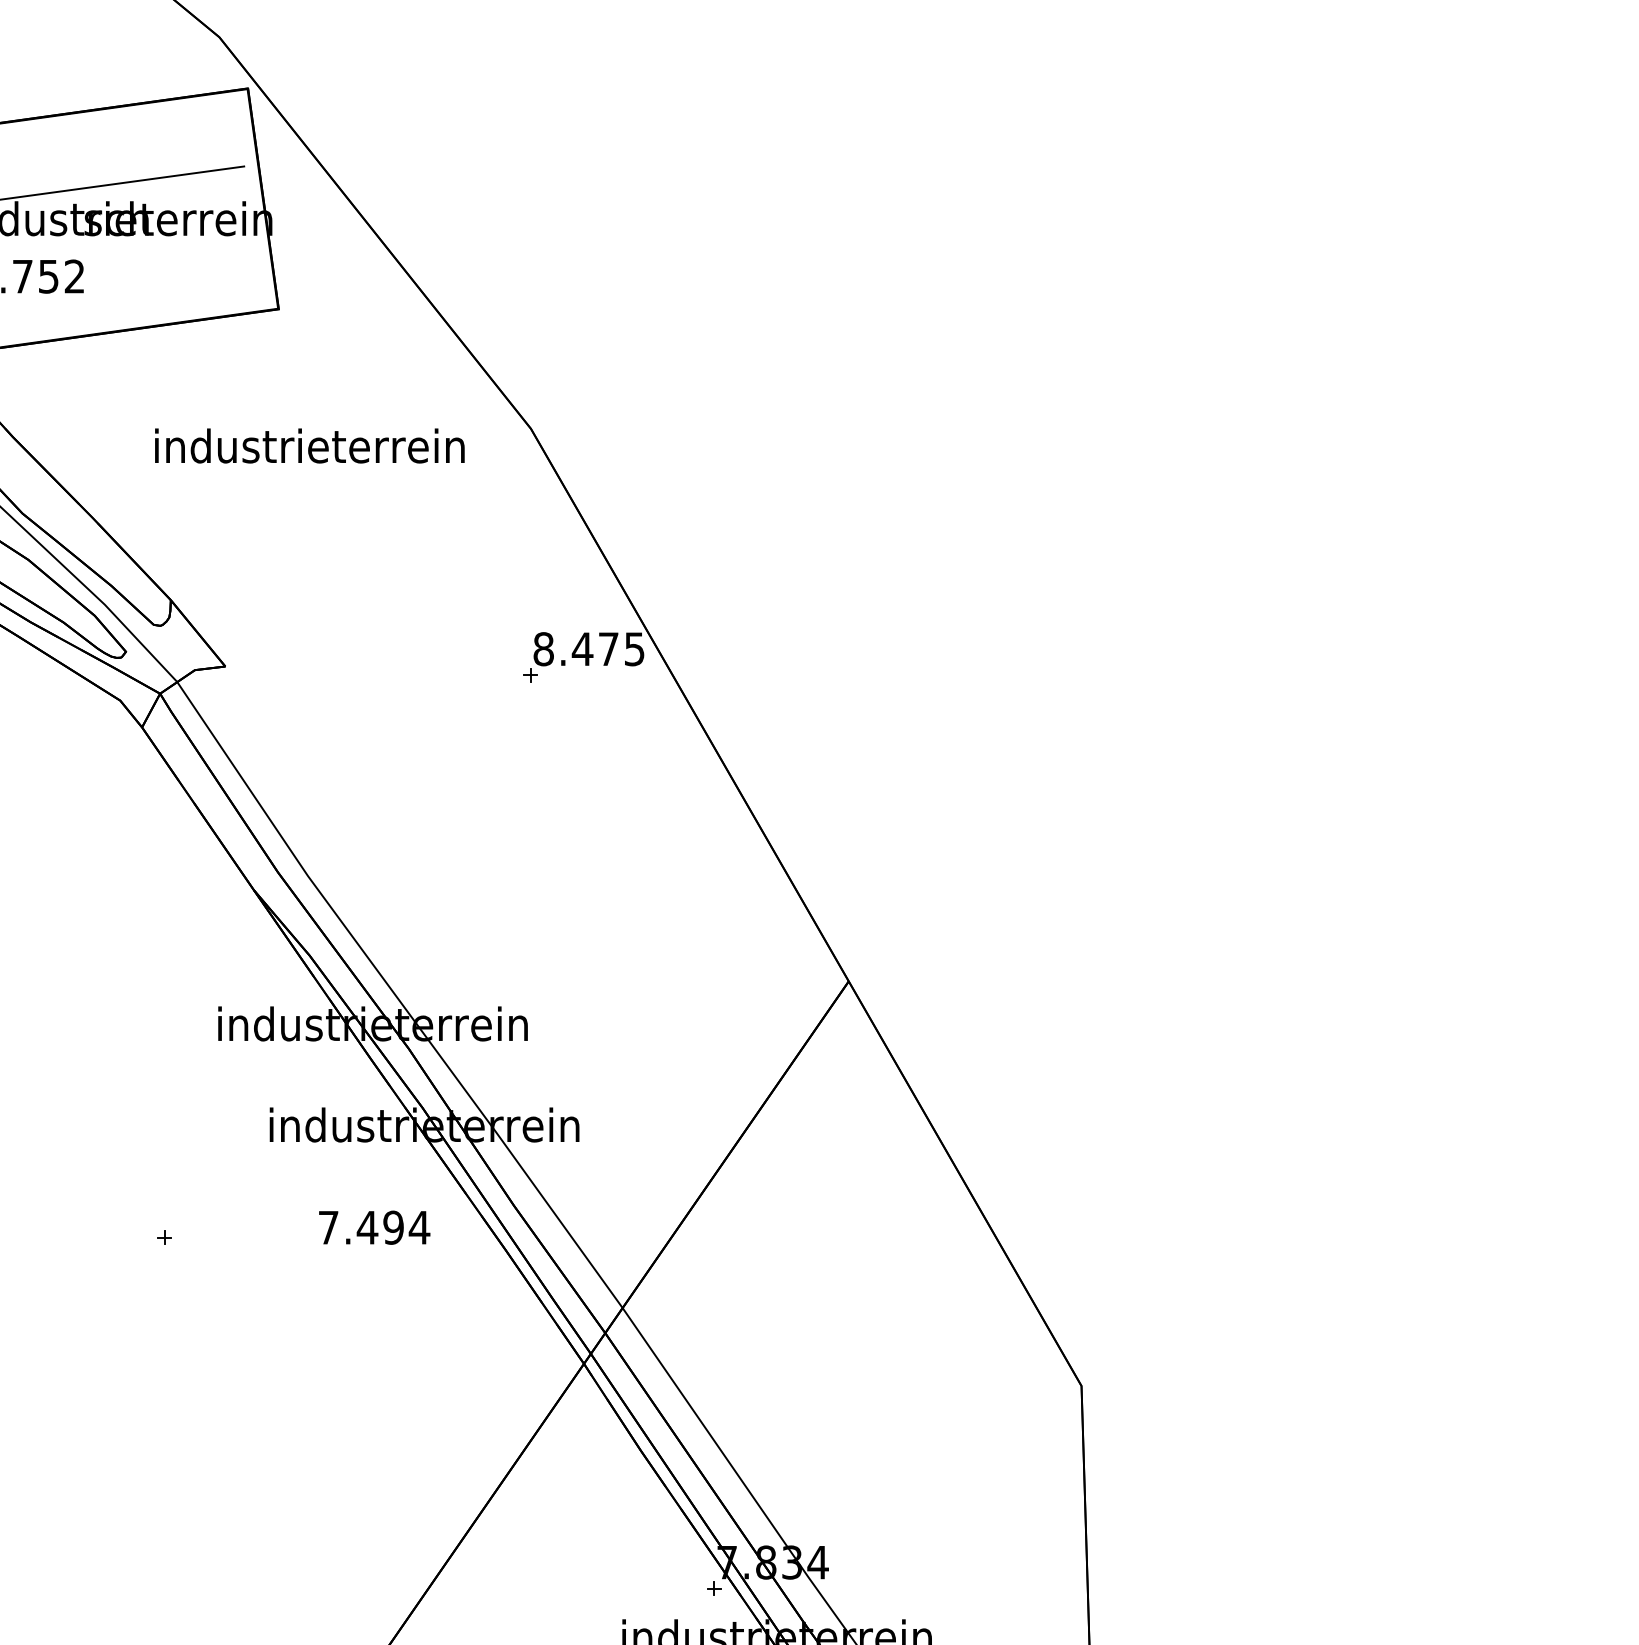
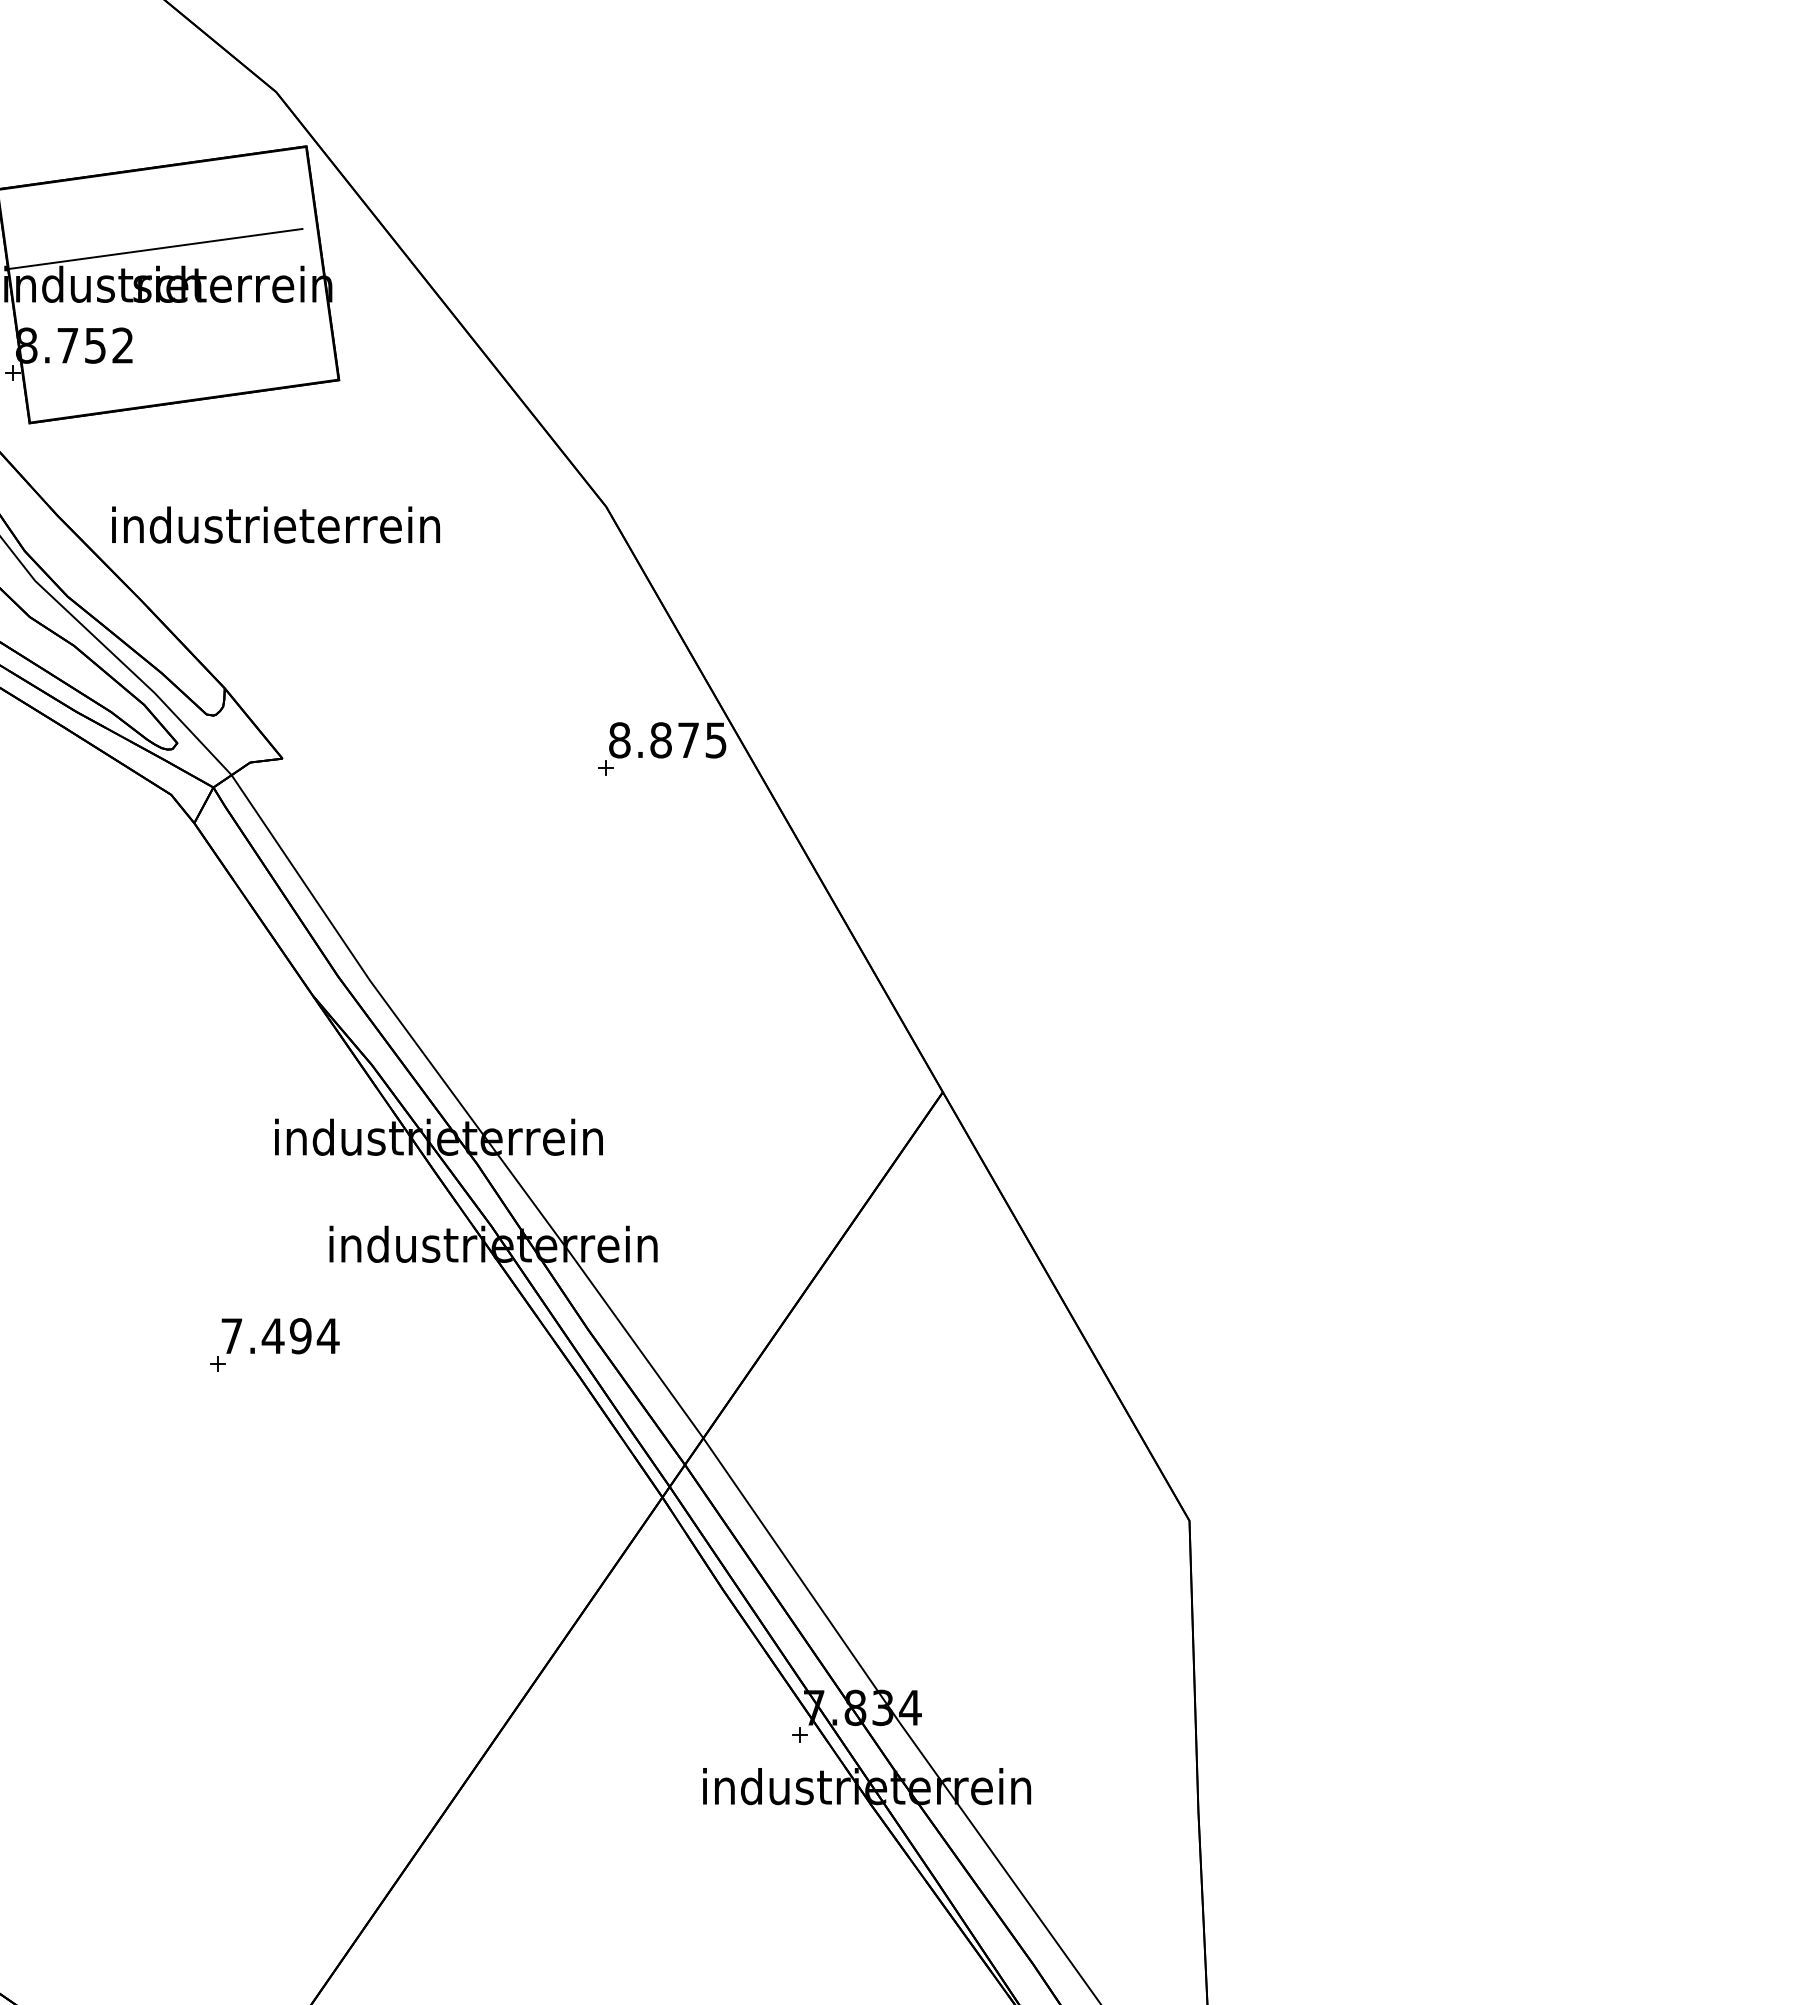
text: (309, 445) -> (275, 524), moved
text: (582, 649) -> (660, 740), 8.475 -> 8.875
text: (374, 1228) -> (280, 1336), moved

